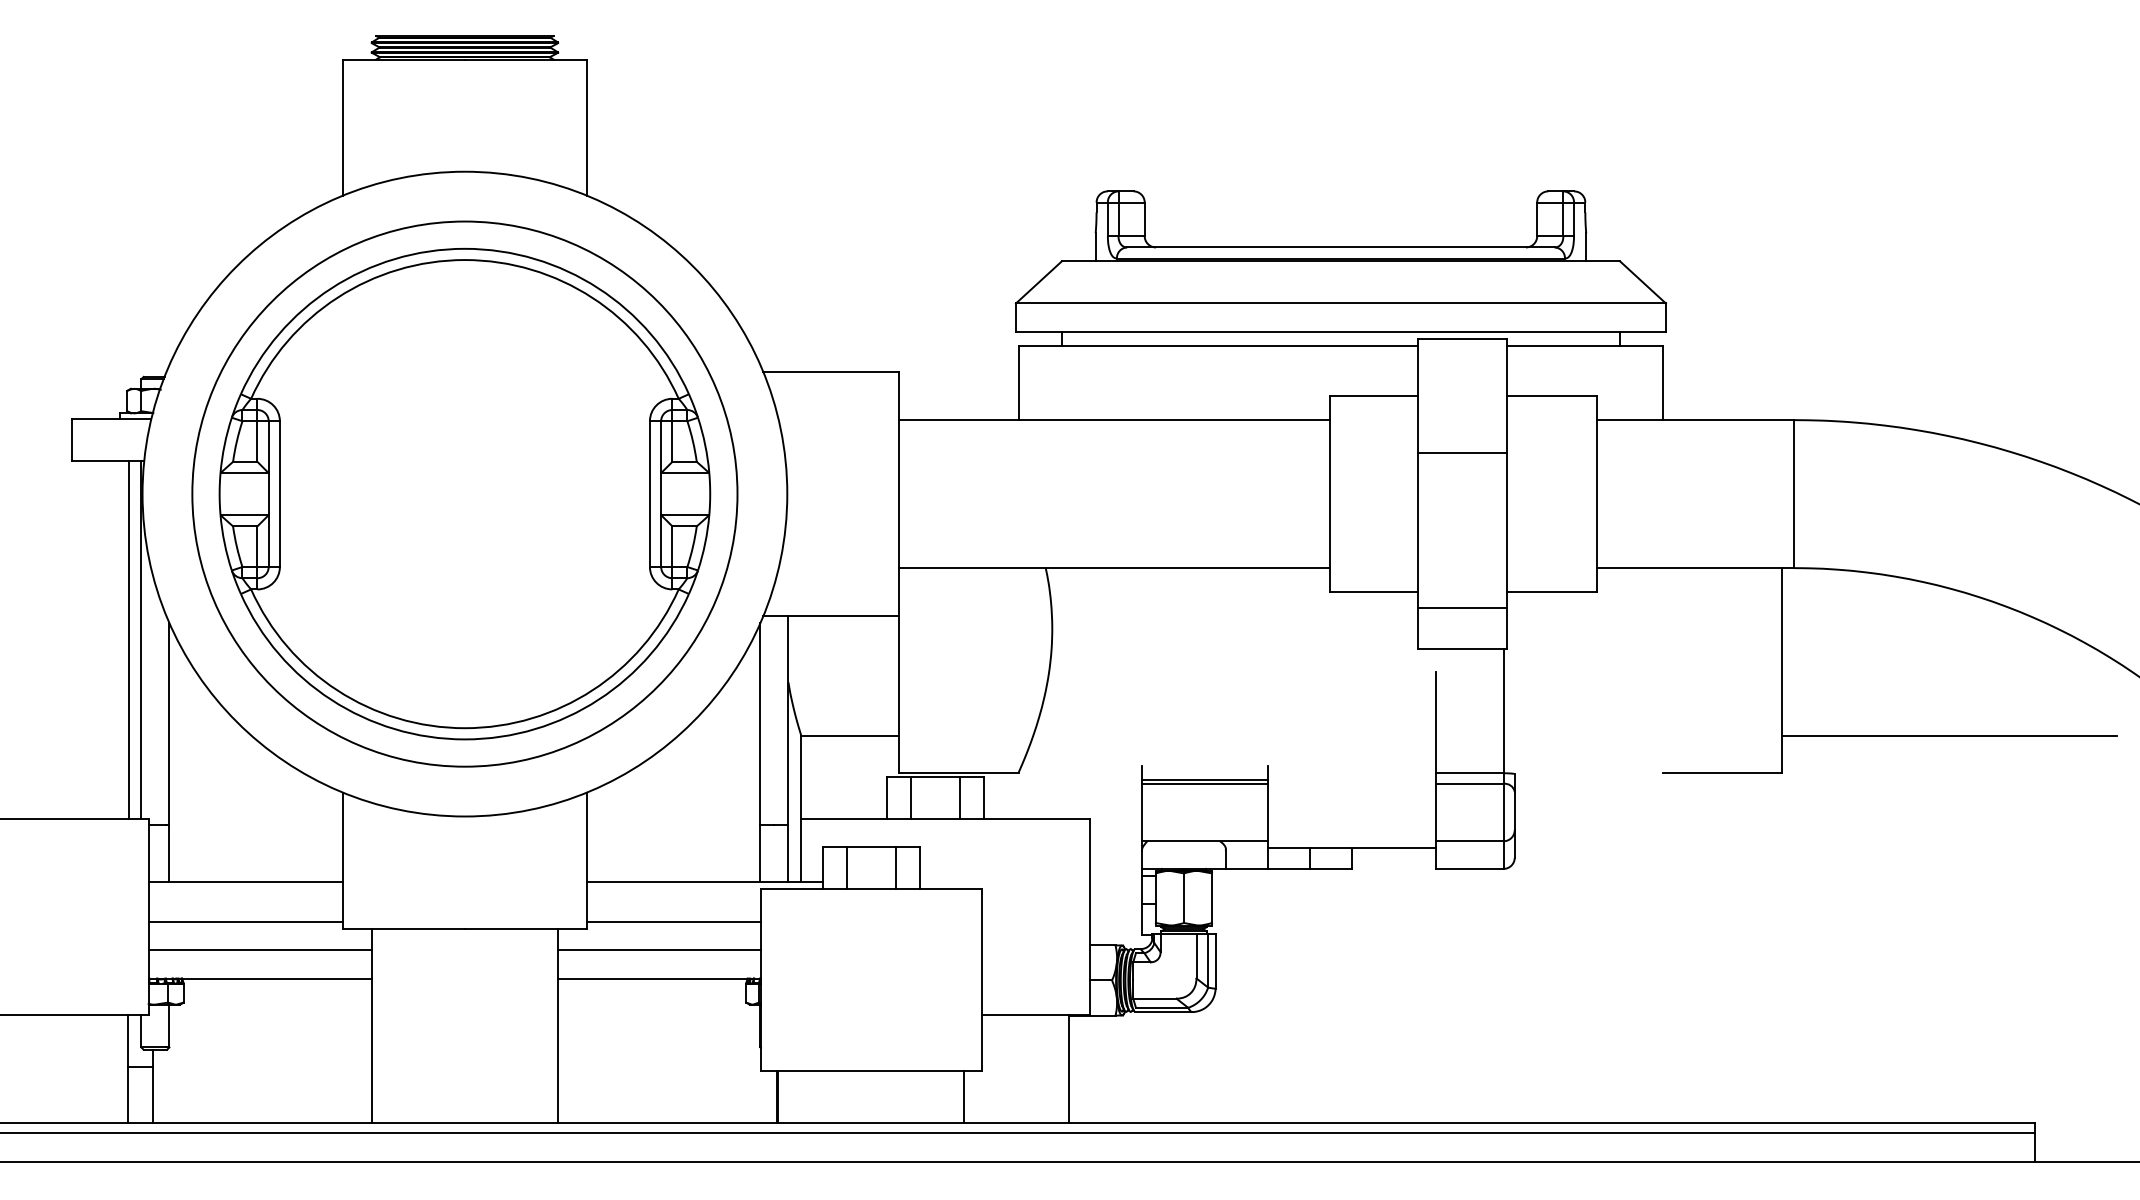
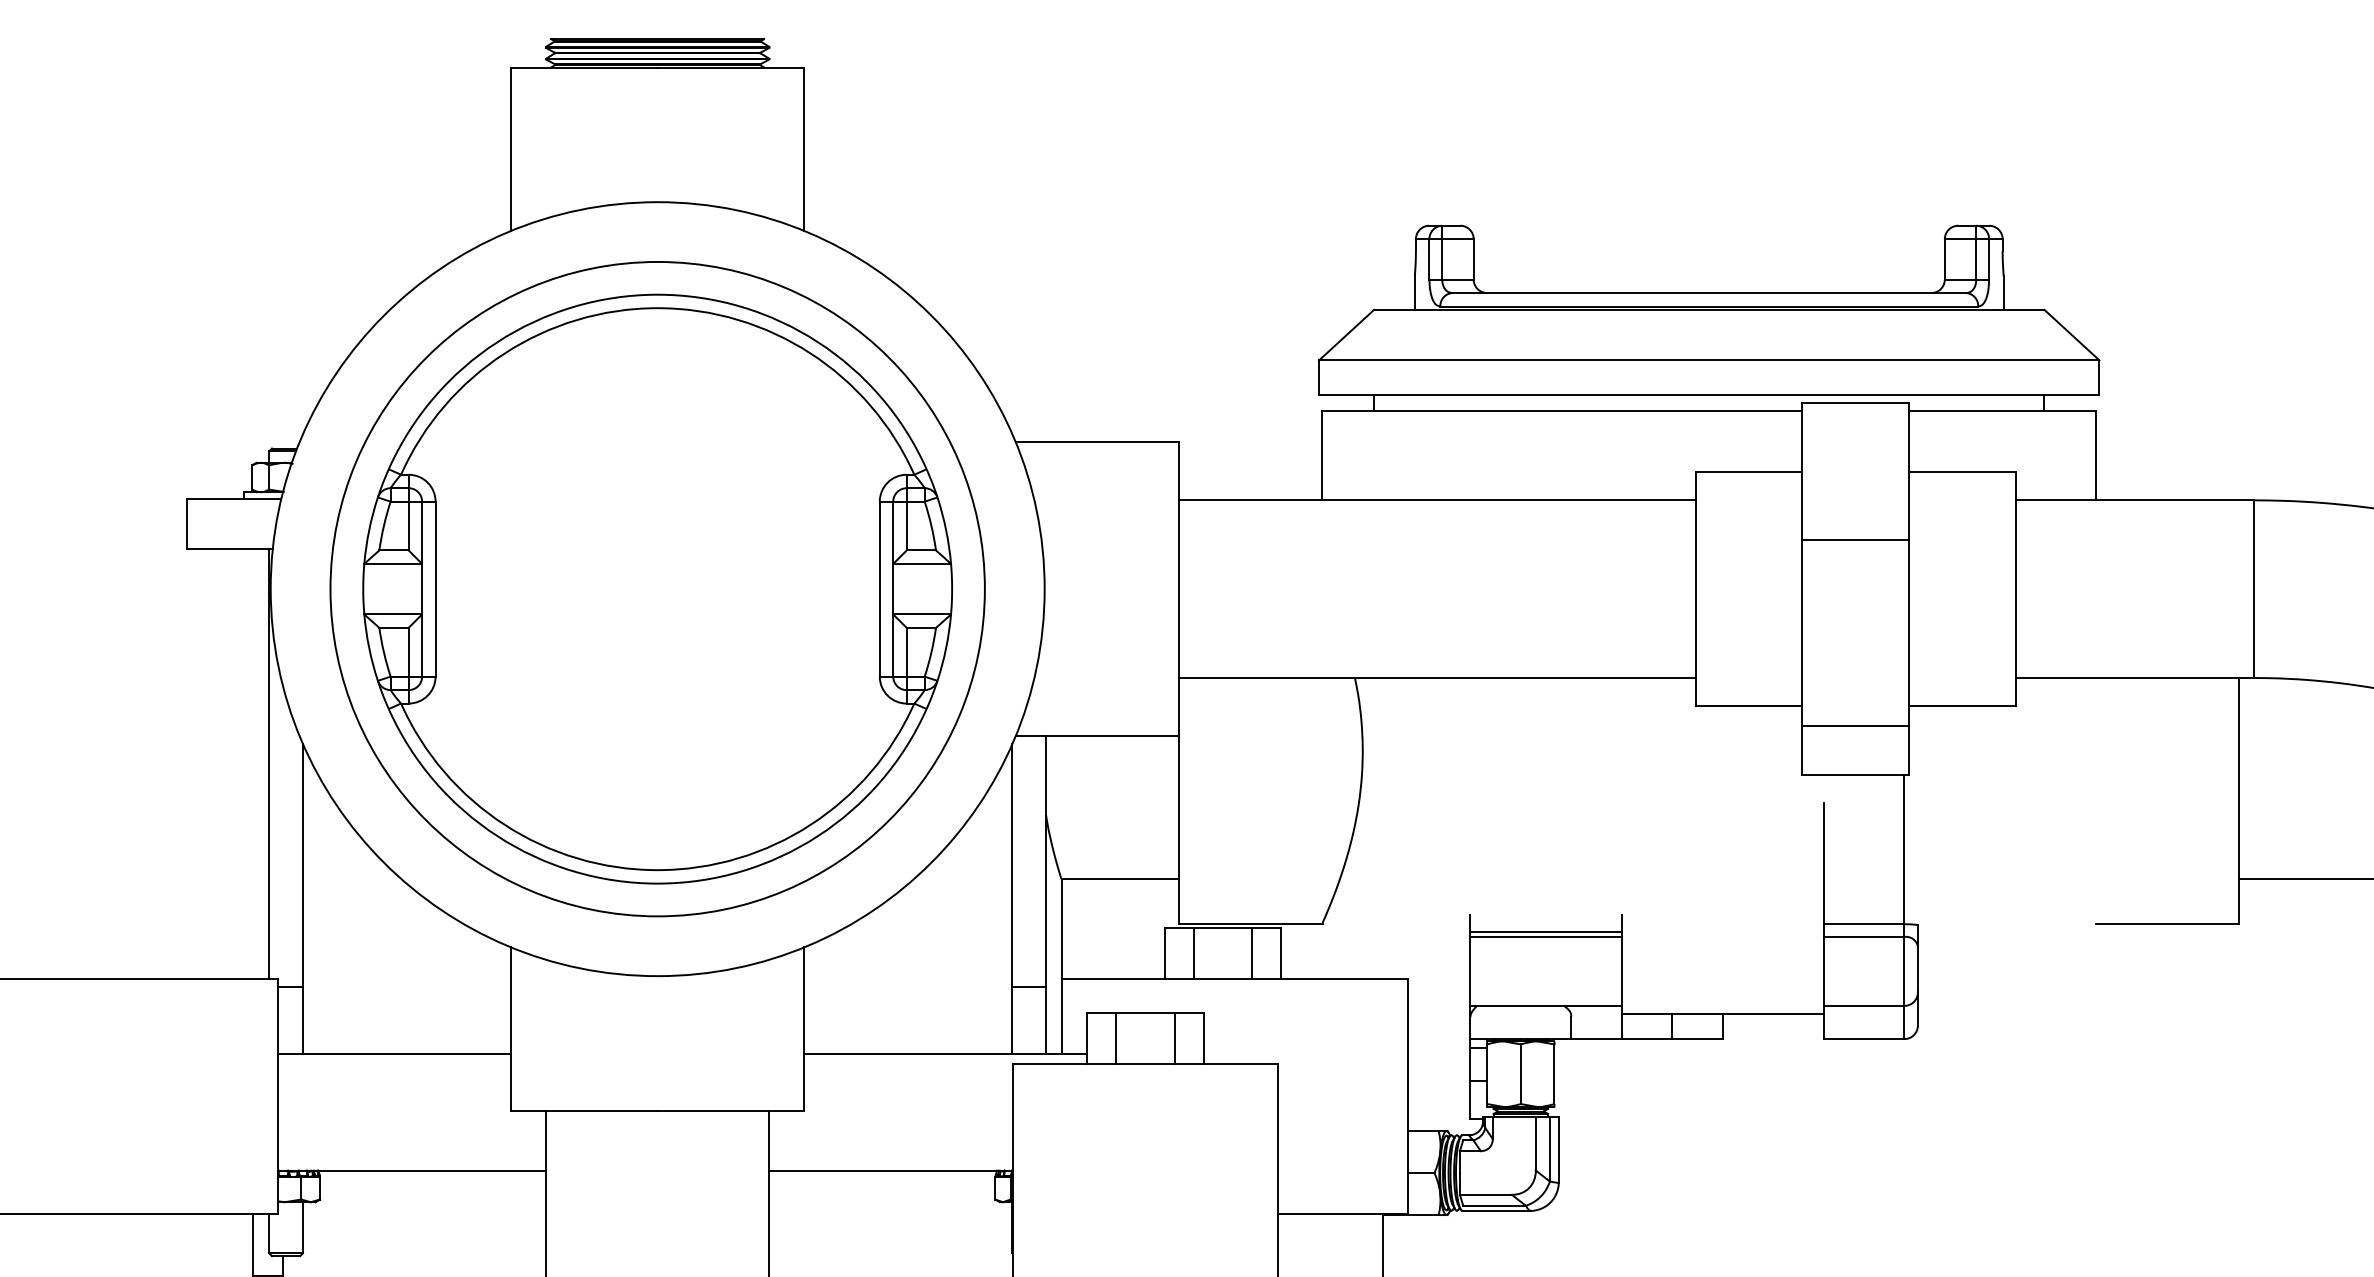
line: (128, 639) -> (253, 763), removed
line: (245, 922) -> (394, 1103), removed
line: (673, 922) -> (908, 1103), removed
line: (259, 950) -> (411, 1137), removed
line: (659, 950) -> (891, 1137), removed

